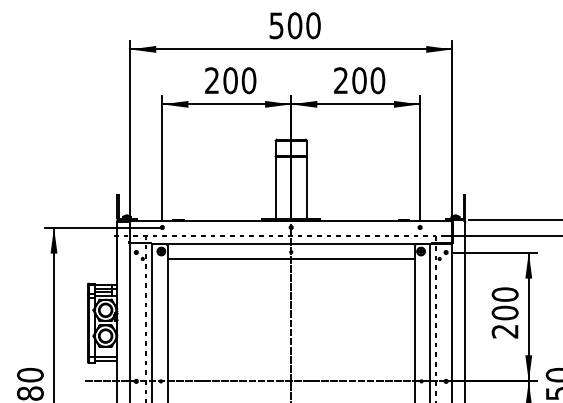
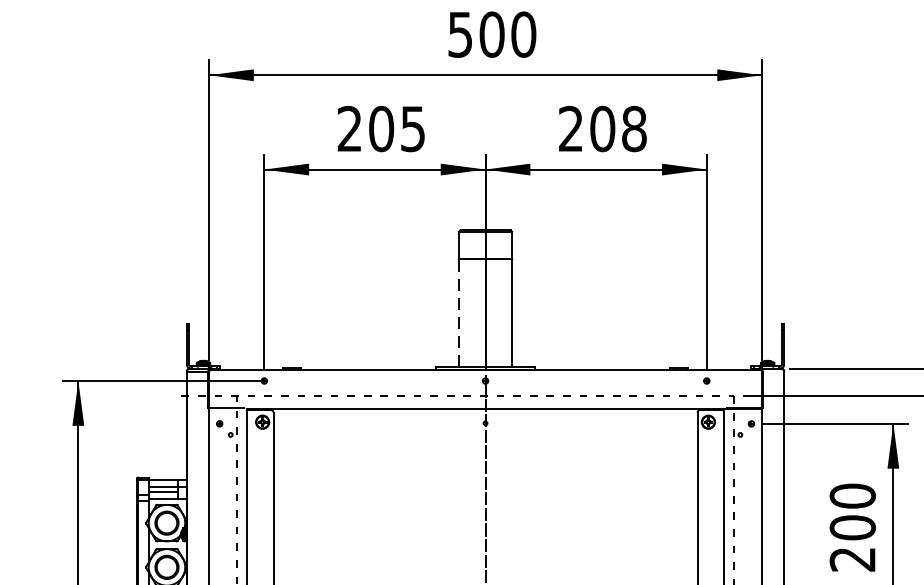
text: (248, 80) -> (412, 128), 200 -> 205
text: (377, 80) -> (633, 128), 200 -> 208
line: (275, 187) -> (458, 312), solid -> dashed
line: (290, 258) -> (484, 434), removed

